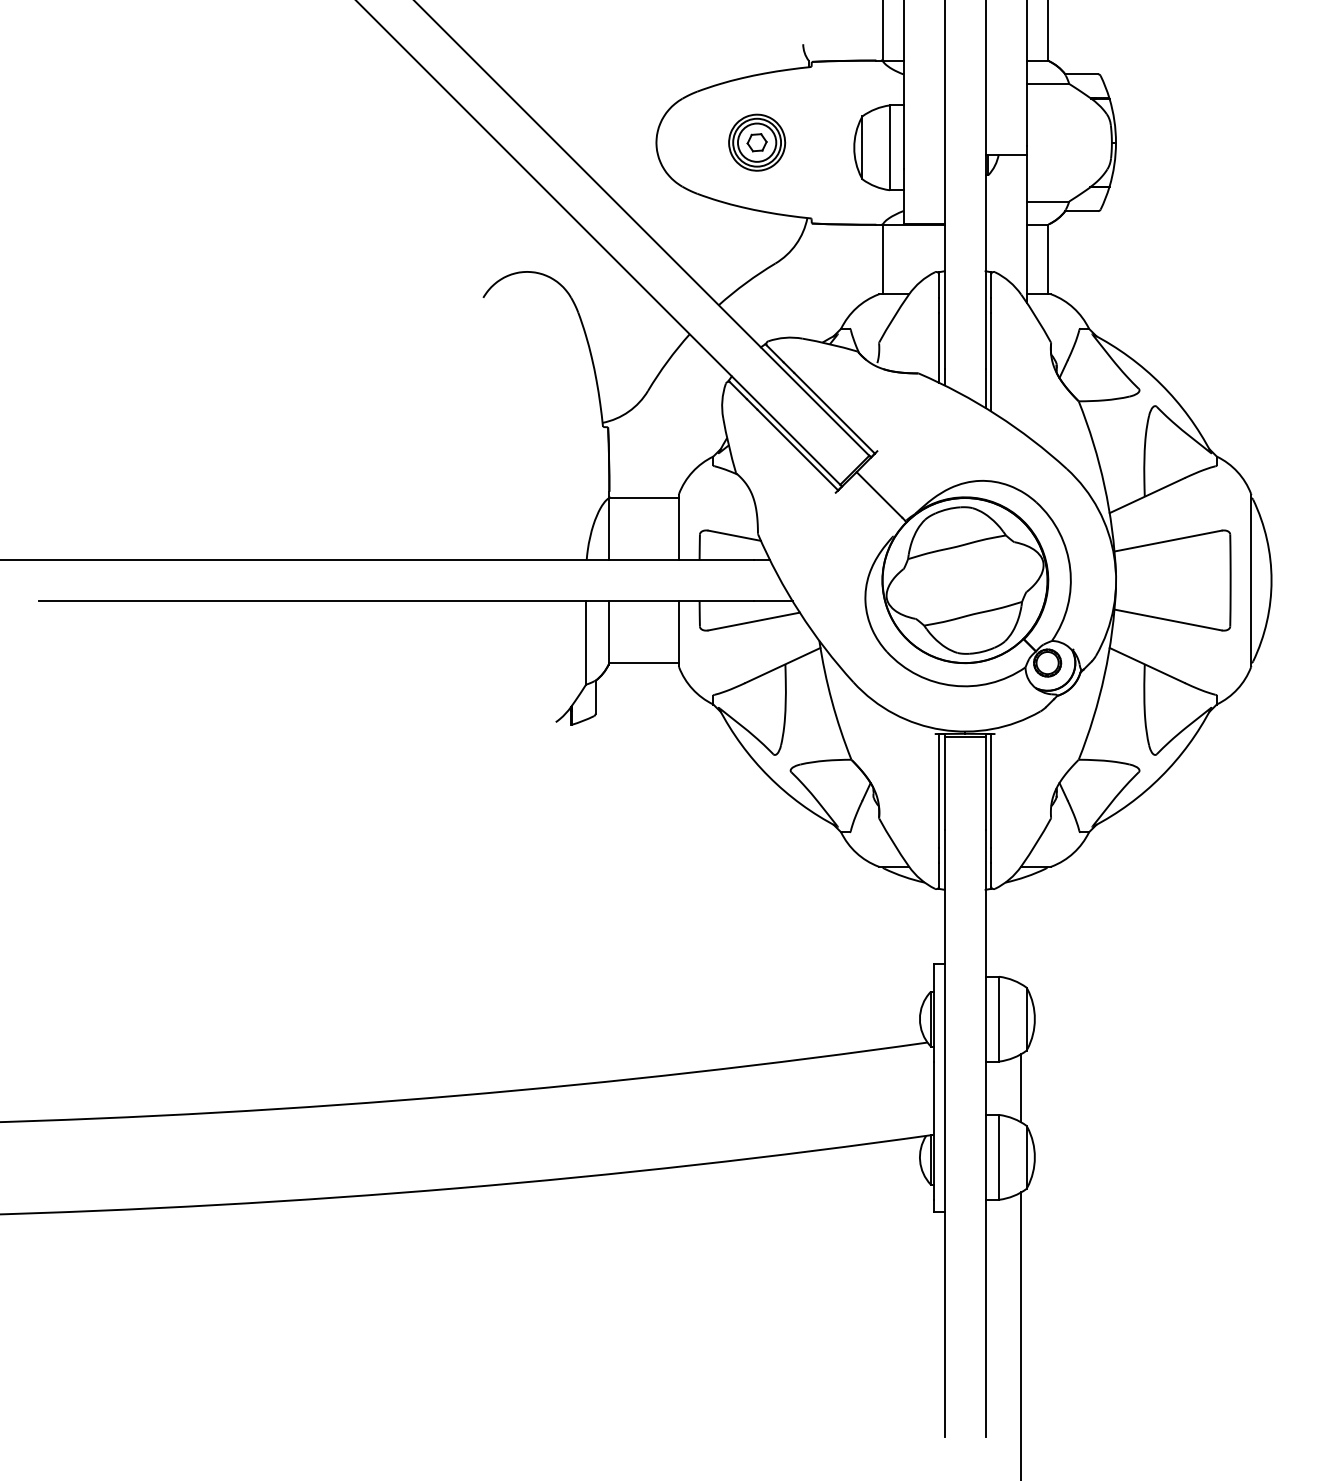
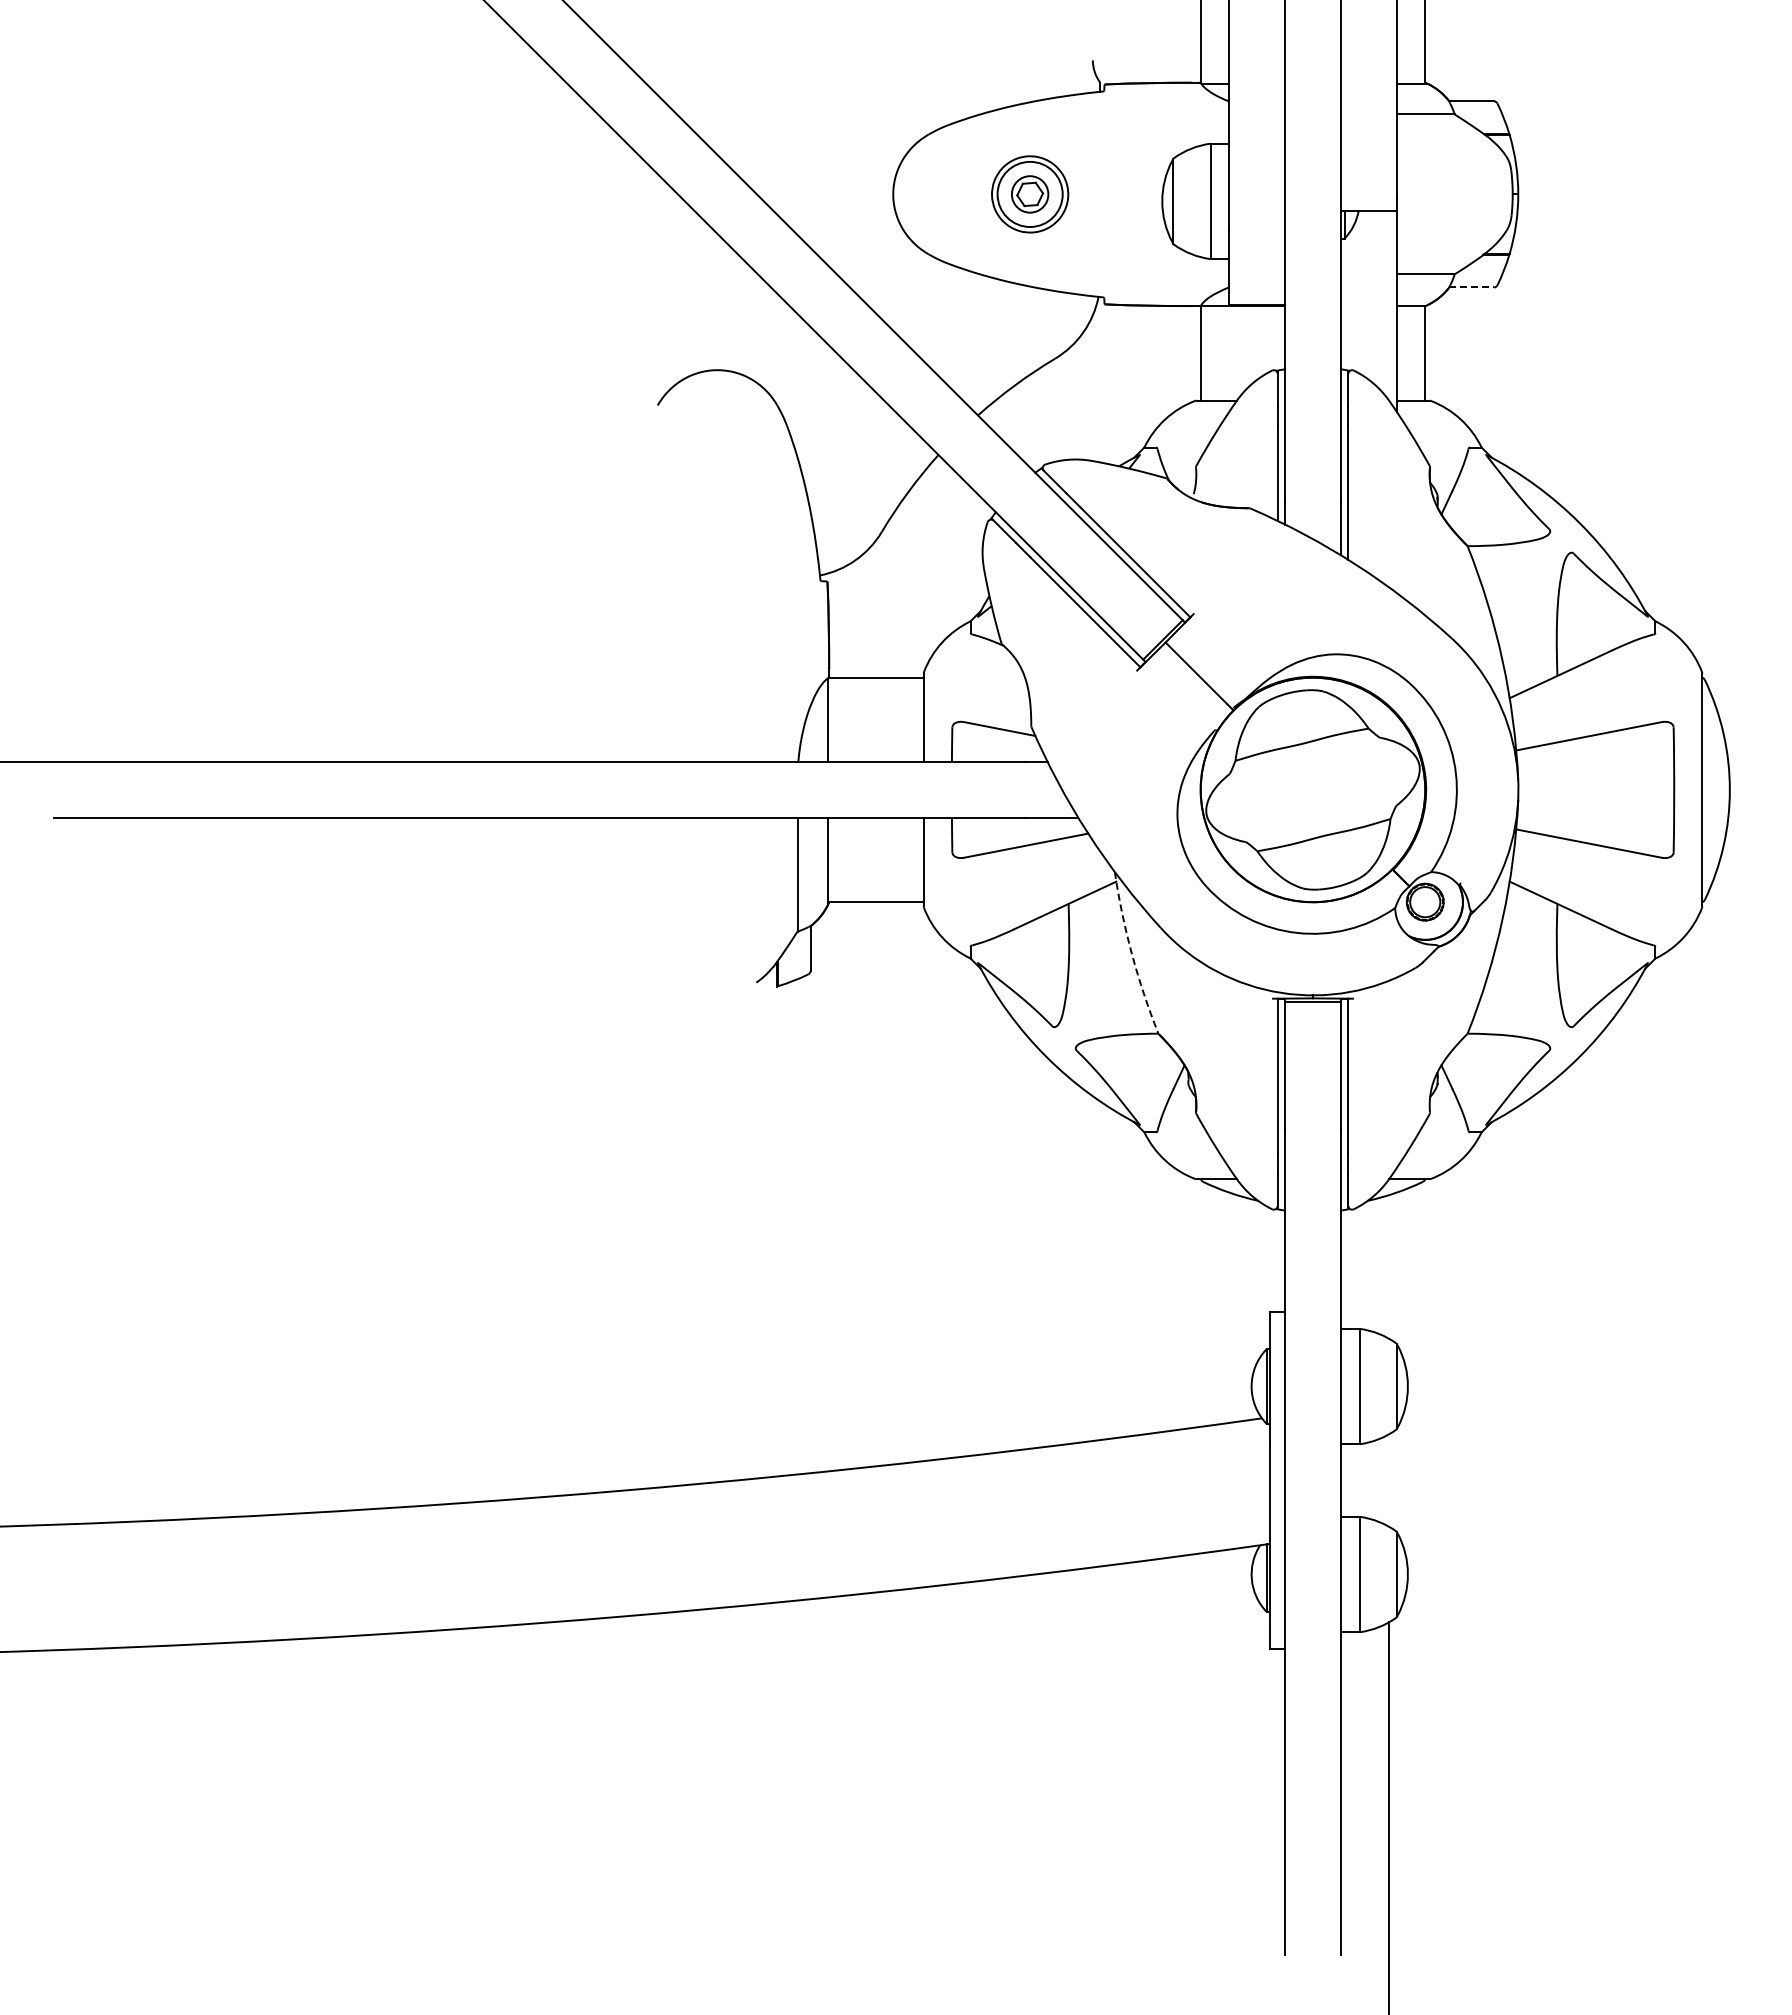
circle: (757, 142) -> (1030, 194), size x0.7
line: (1082, 211) -> (1472, 287), solid -> dashed
arc: (831, 701) -> (1131, 954), solid -> dashed
line: (1021, 1088) -> (1389, 1480), removed

